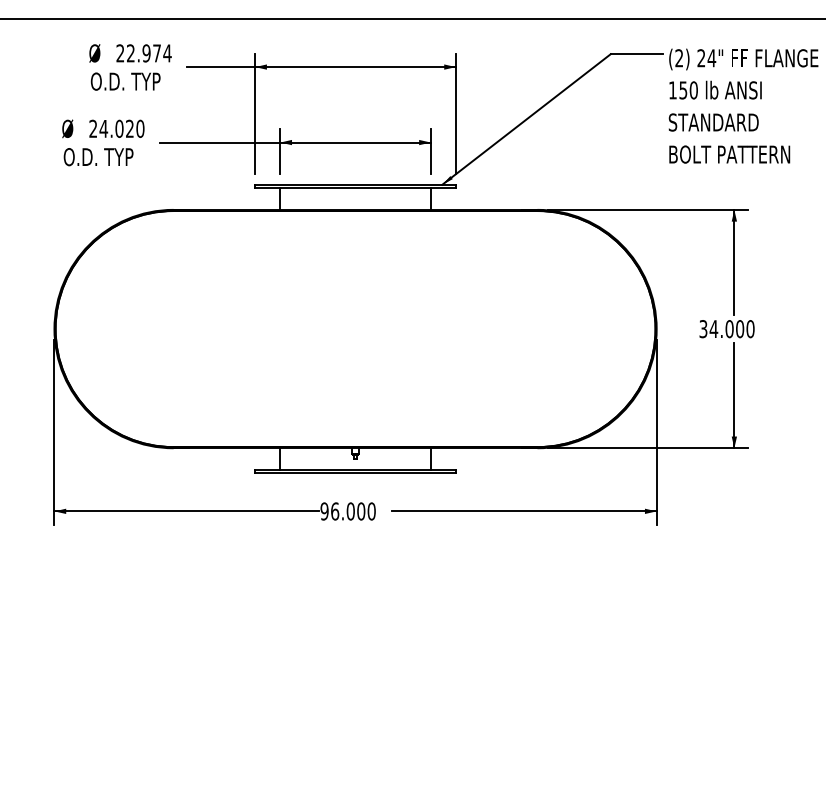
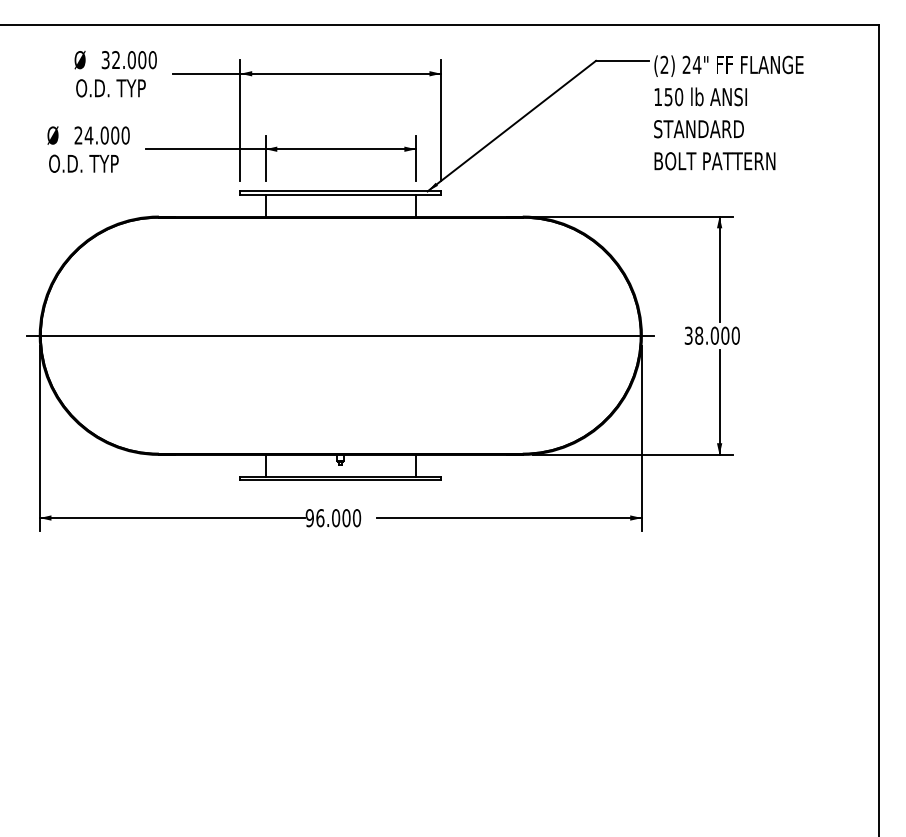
text: (144, 53) -> (129, 60), 22.974 -> 32.000
text: (130, 128) -> (115, 135), 24.020 -> 24.000
line: (355, 328) -> (340, 335), added
text: (713, 328) -> (698, 335), 34.000 -> 38.000

